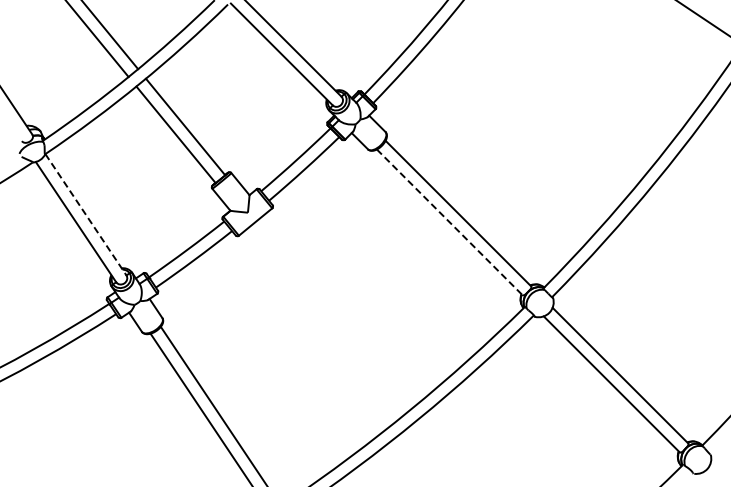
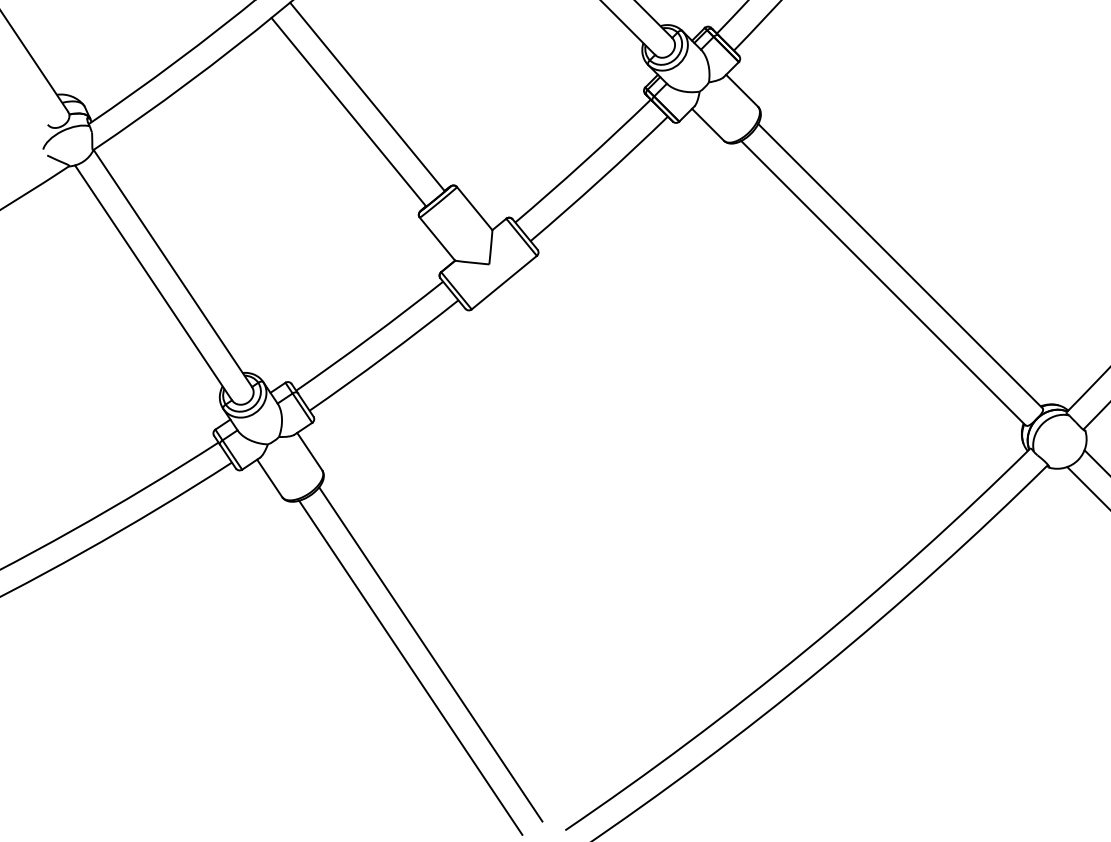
line: (85, 214) -> (172, 267), dashed -> solid
line: (449, 222) -> (883, 283), dashed -> solid

